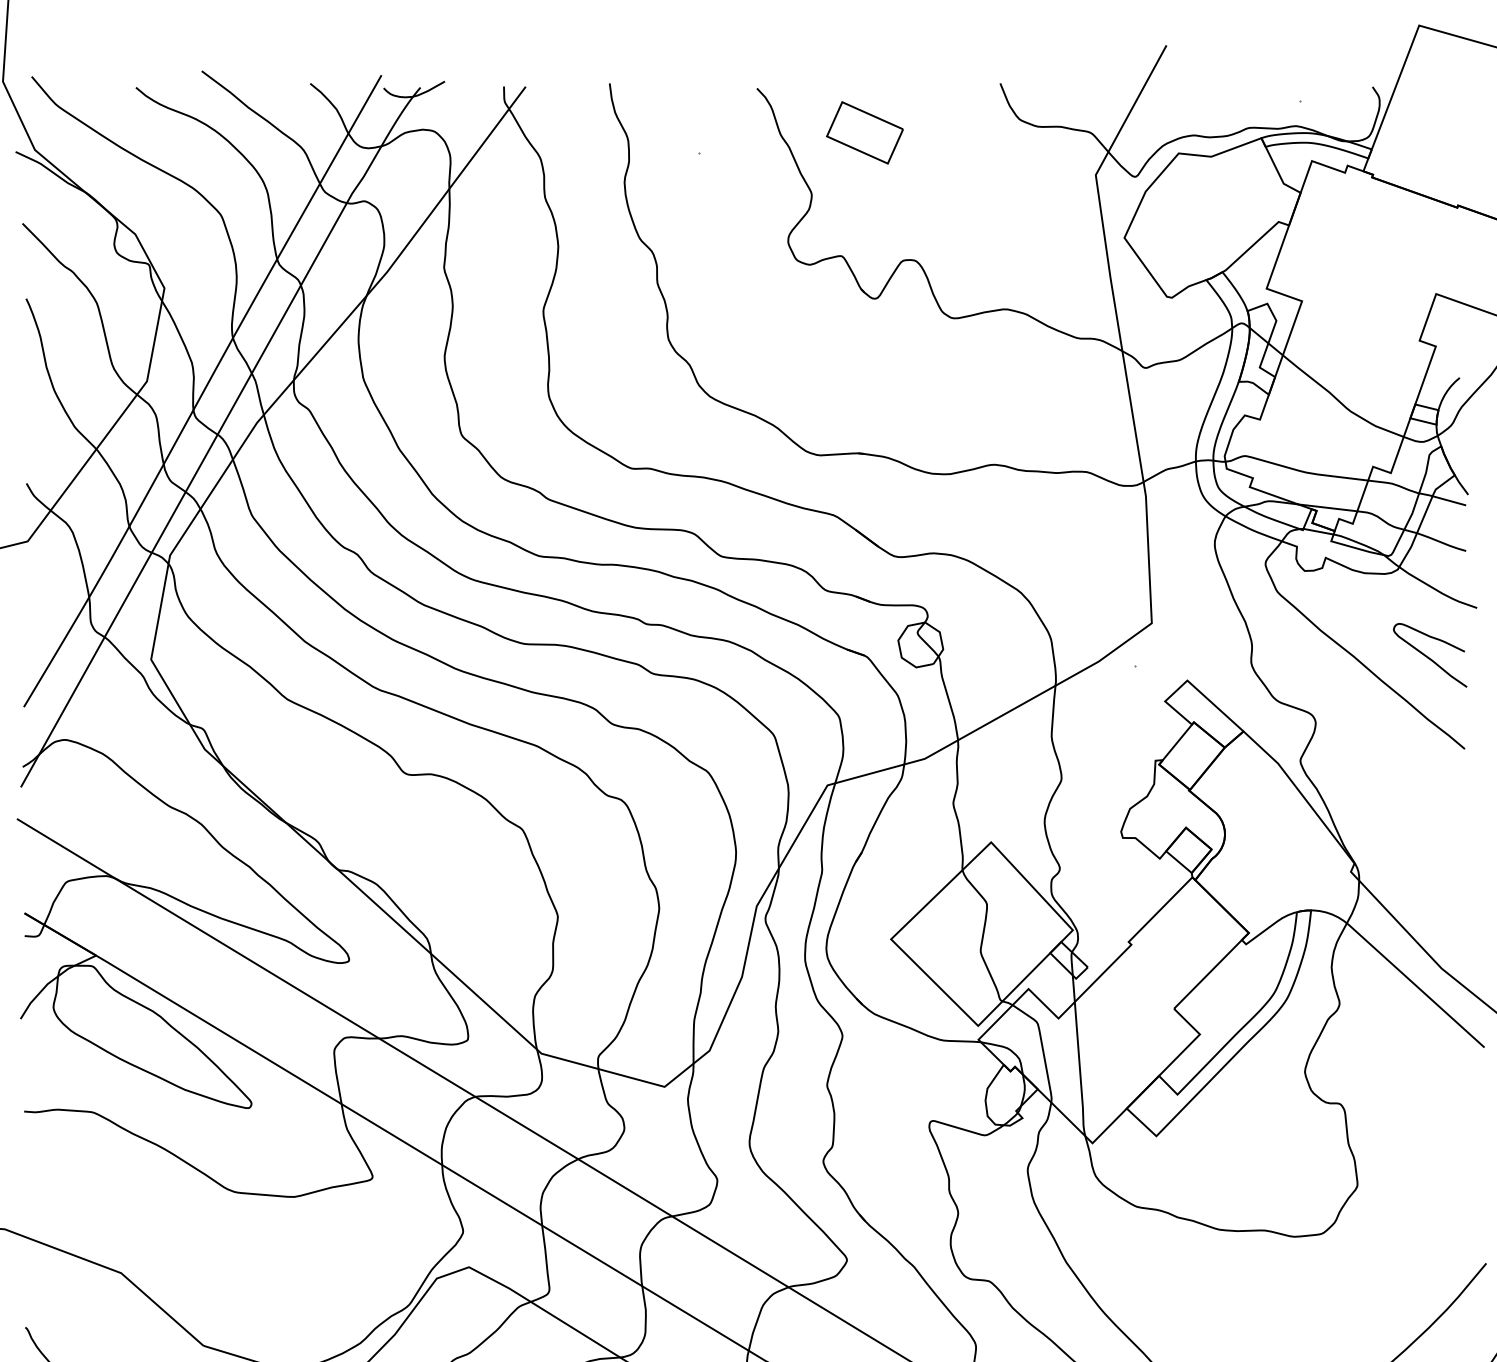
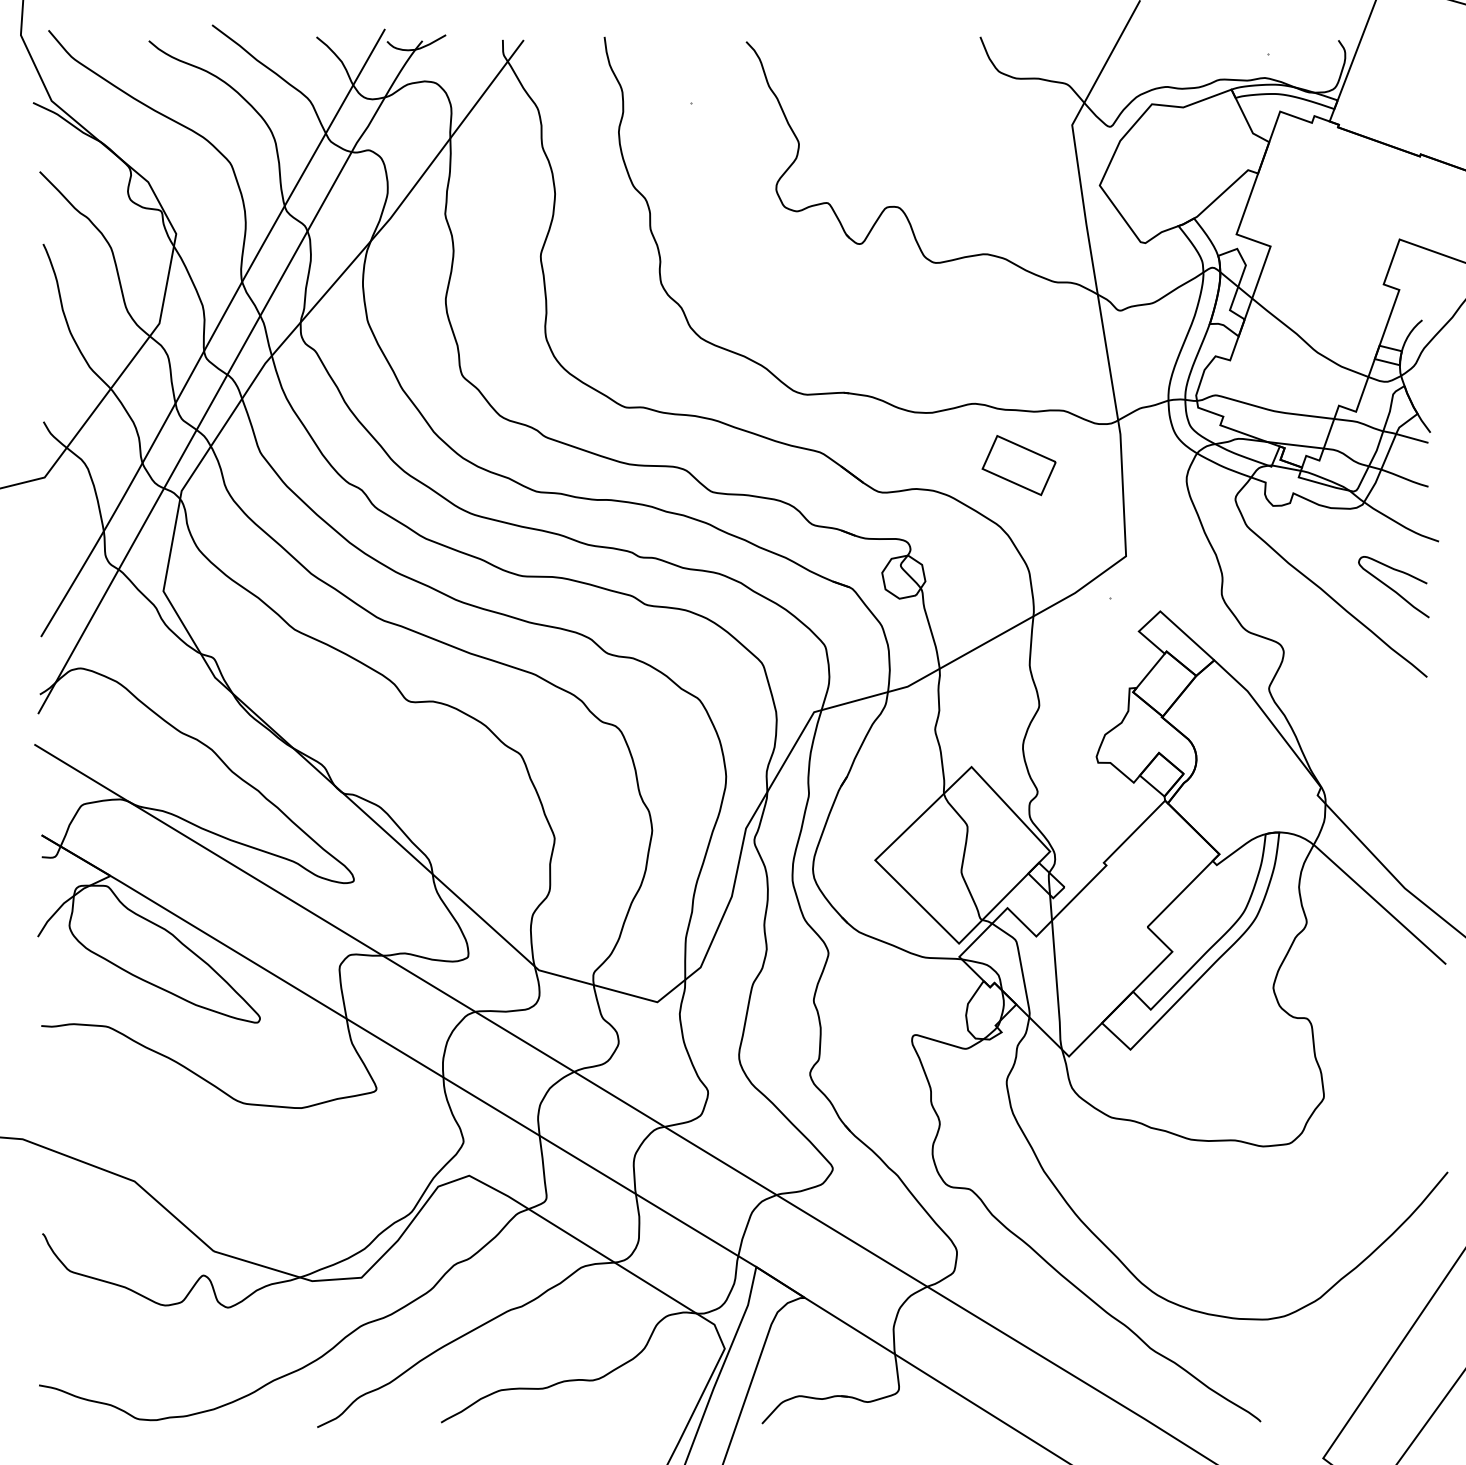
part: (864, 132) -> (1018, 465), moved

